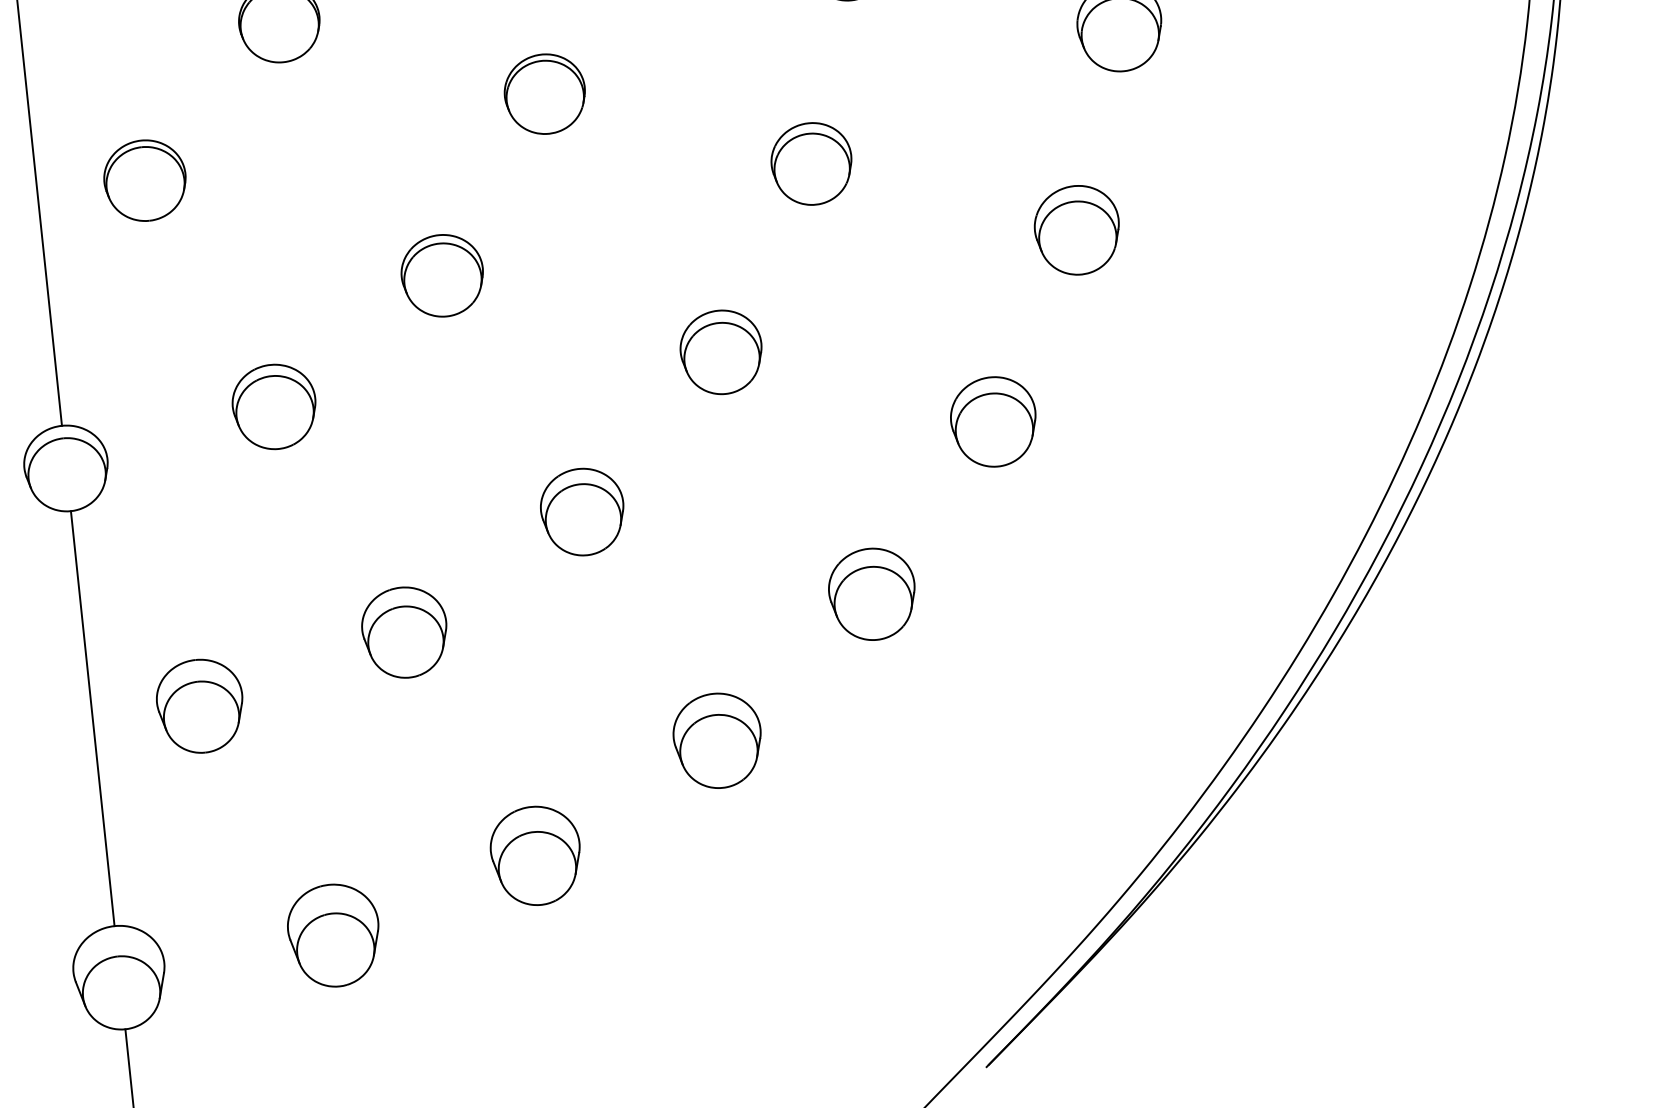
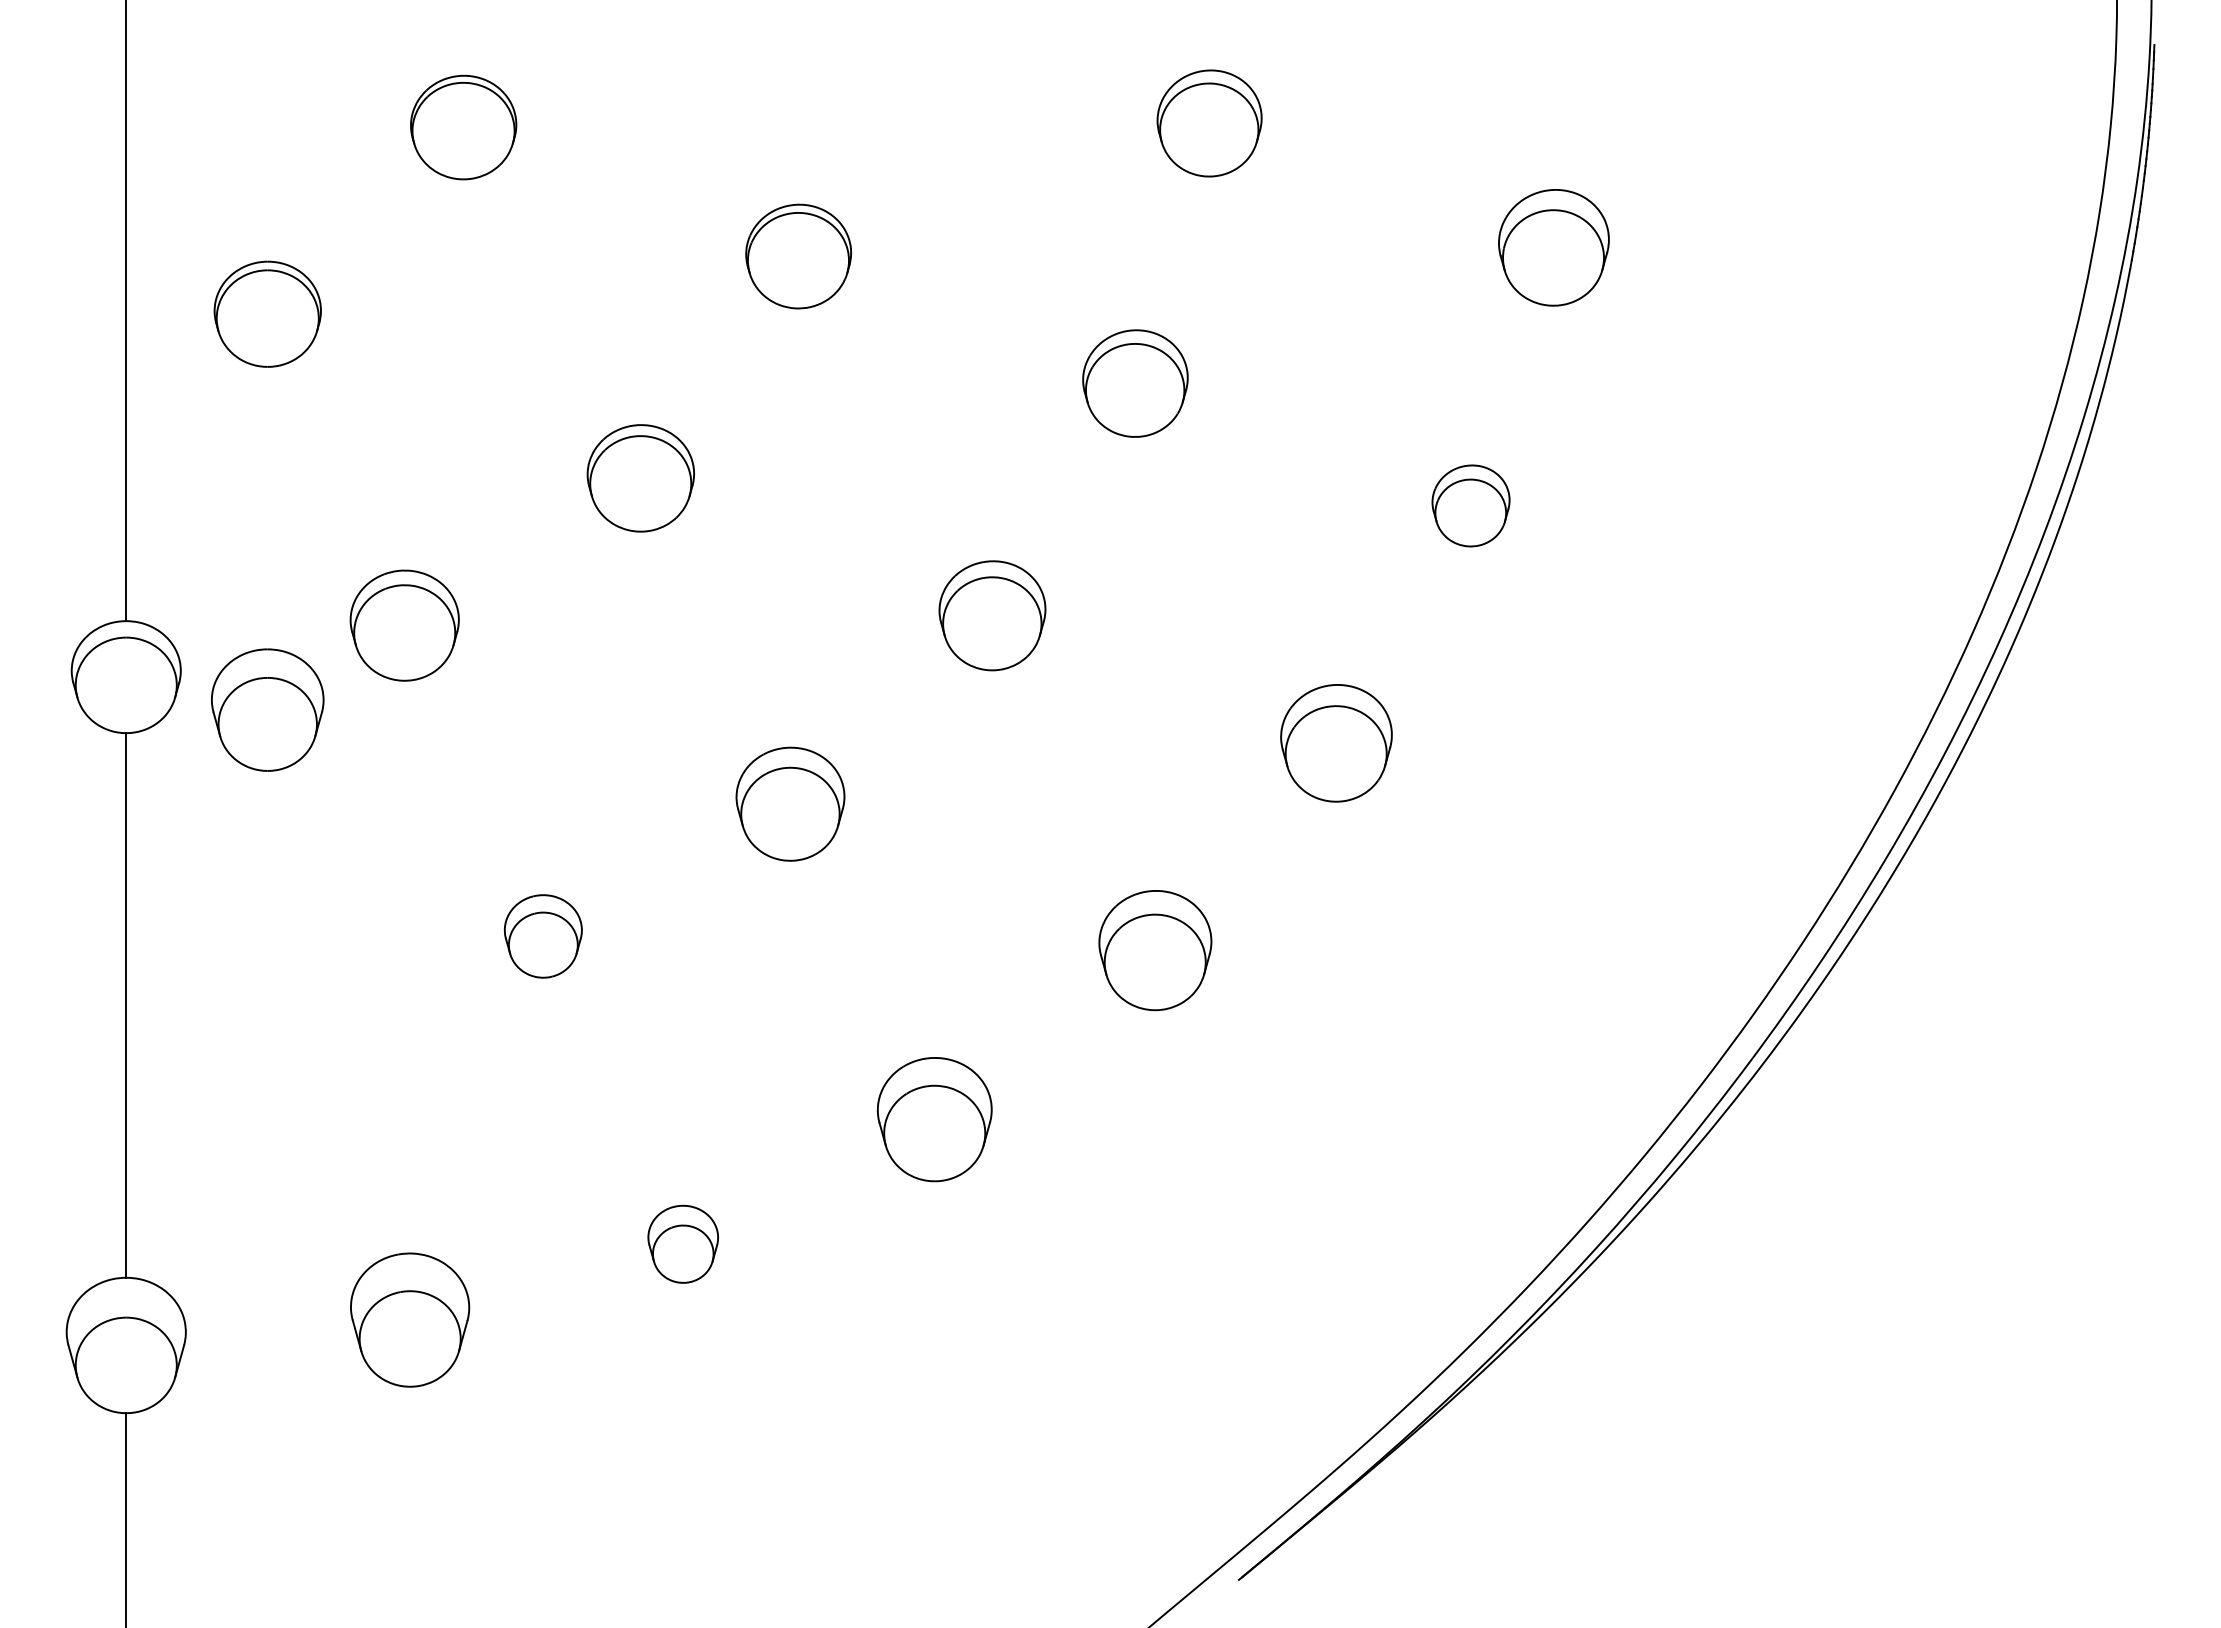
part: (1076, 230) -> (1470, 505), size x0.7
part: (405, 632) -> (543, 936), size x0.7
part: (200, 705) -> (267, 709), moved
part: (536, 856) -> (683, 1244), size x0.6

